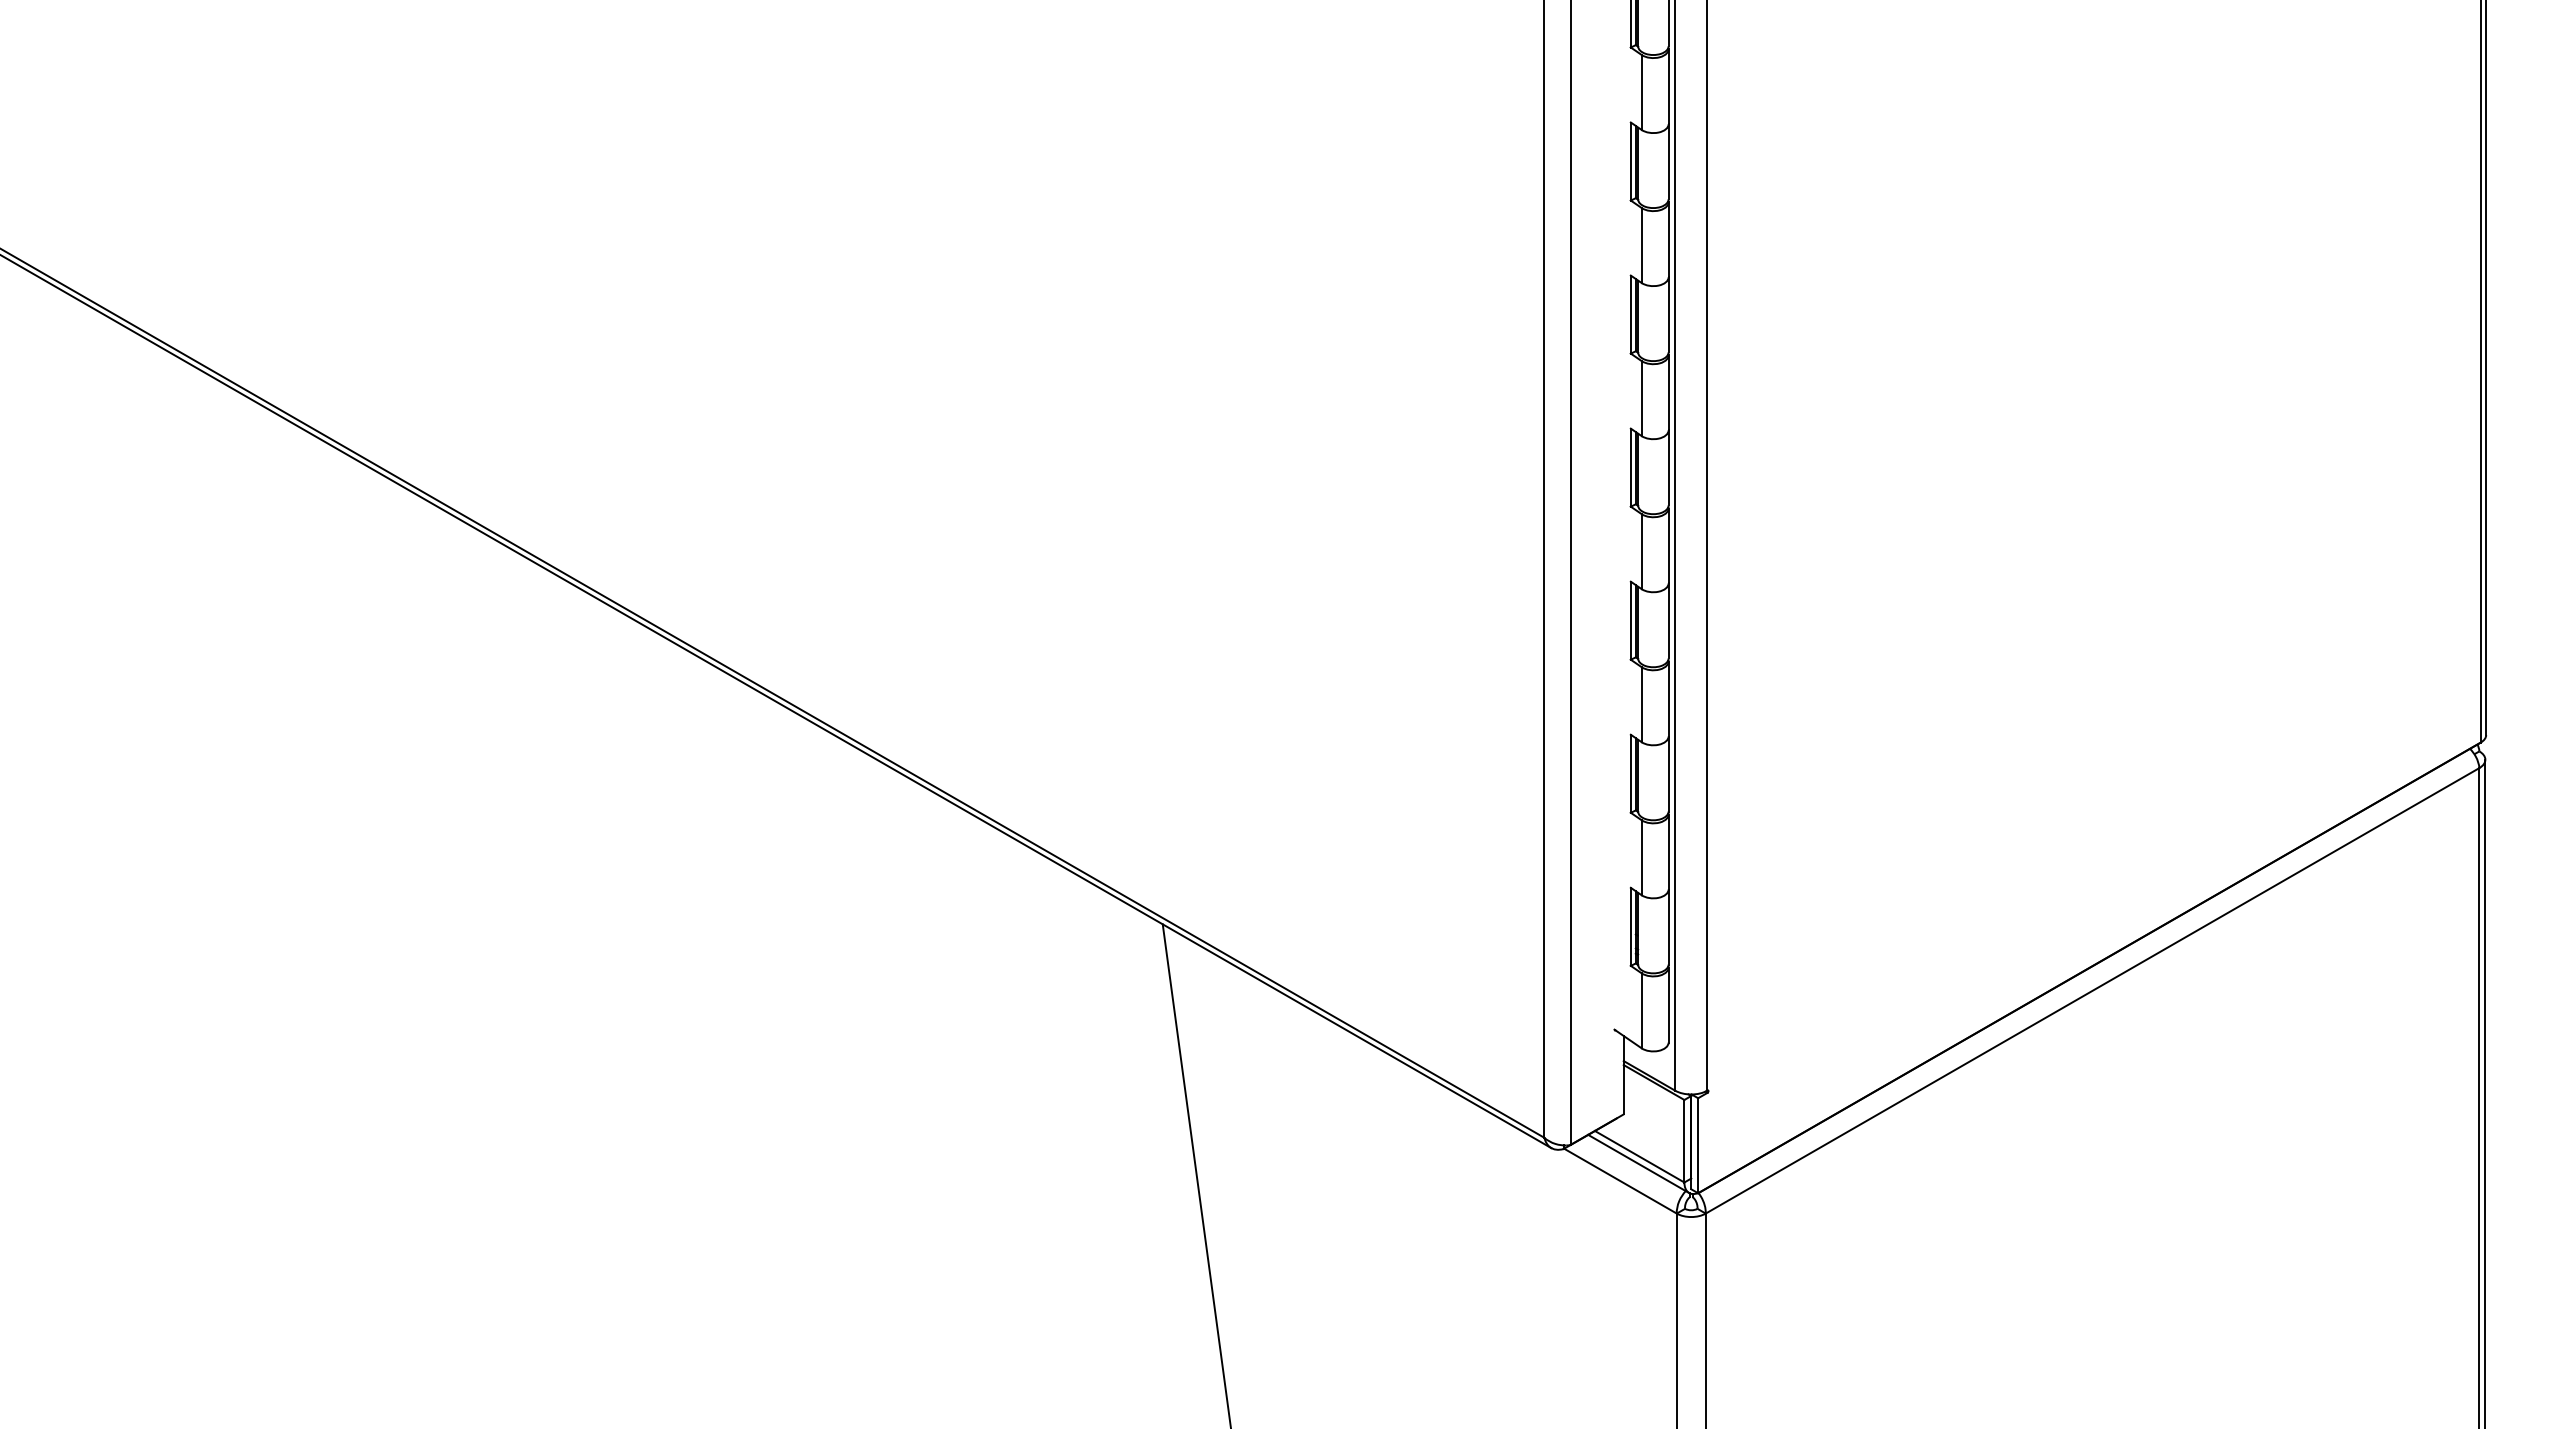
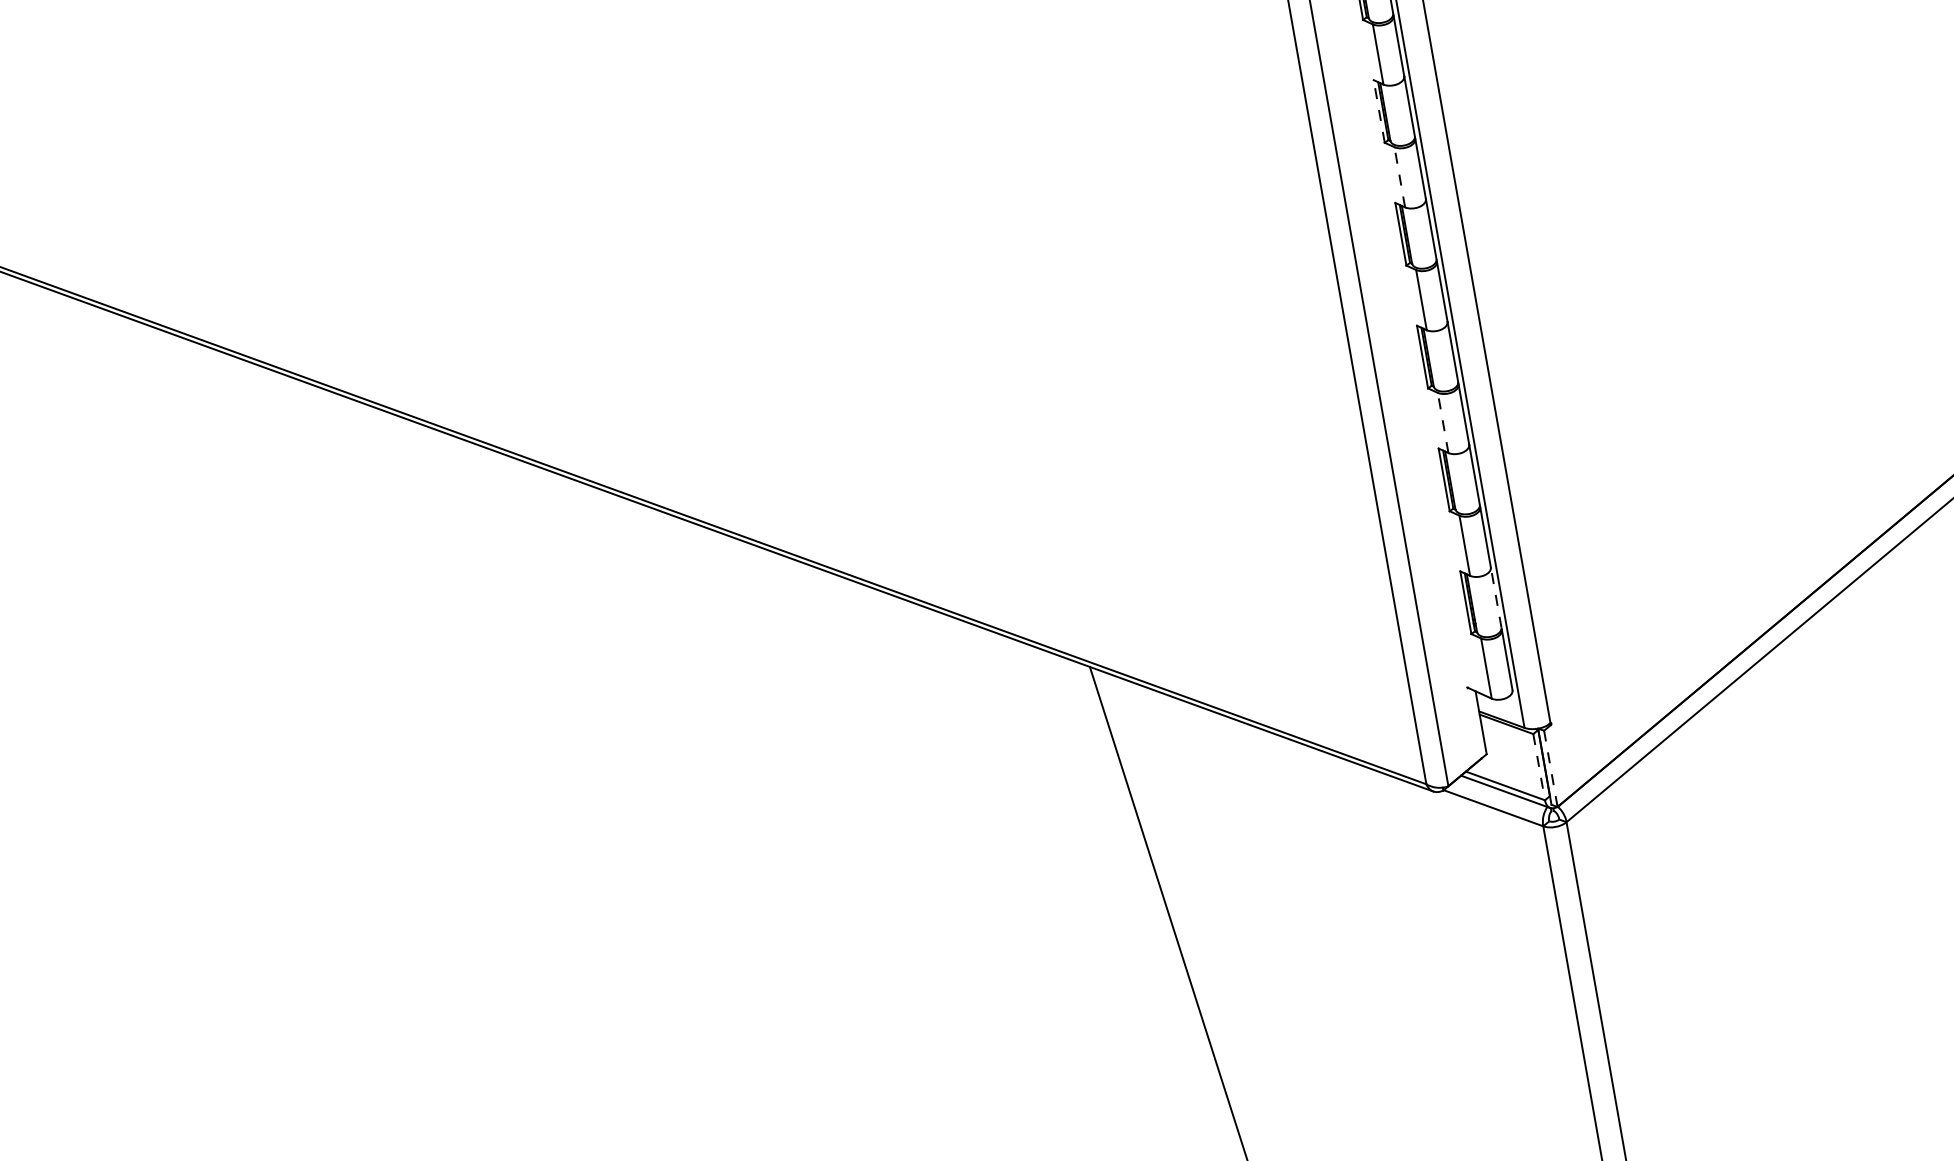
line: (1630, 314) -> (1378, 111), solid -> dashed
line: (1641, 398) -> (1399, 177), solid -> dashed
line: (1641, 704) -> (1442, 422), solid -> dashed
line: (1668, 927) -> (1496, 597), solid -> dashed
line: (1684, 1141) -> (1539, 767), solid -> dashed
line: (1698, 1145) -> (1551, 768), solid -> dashed

